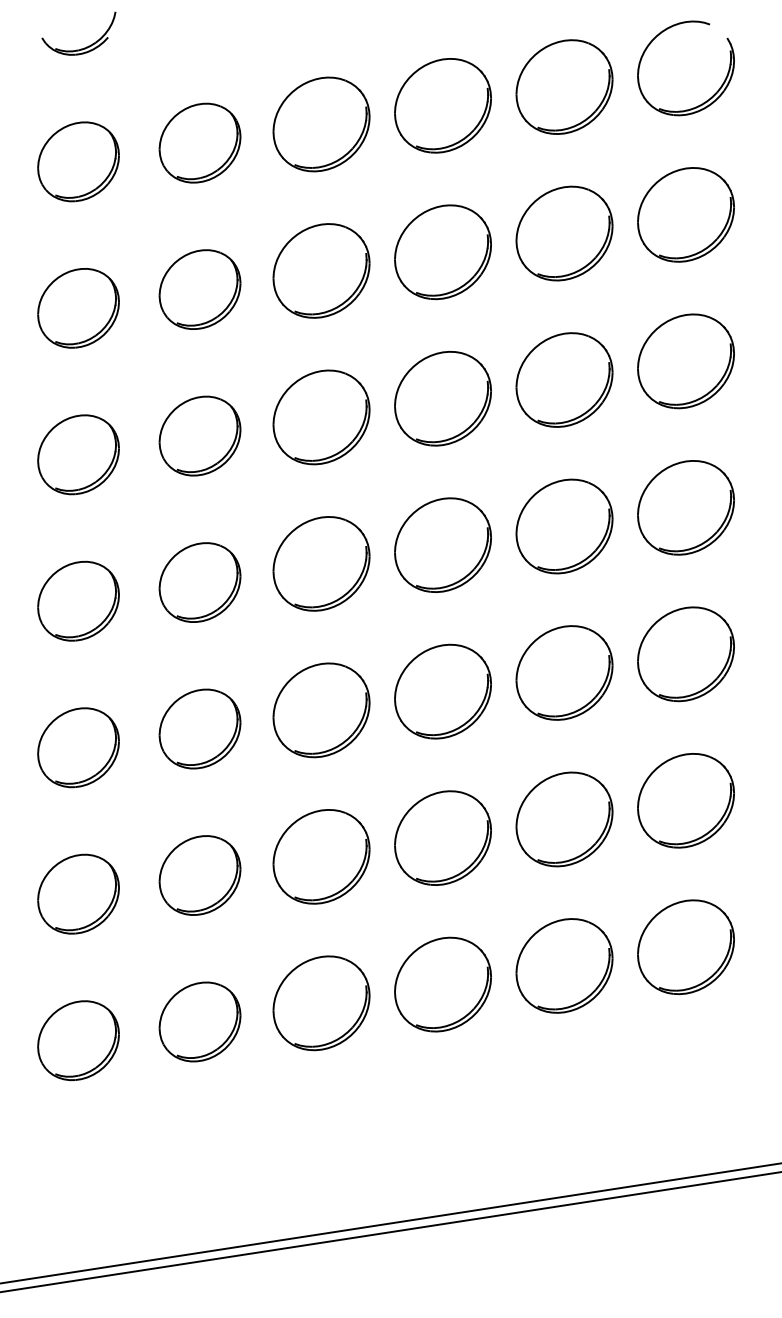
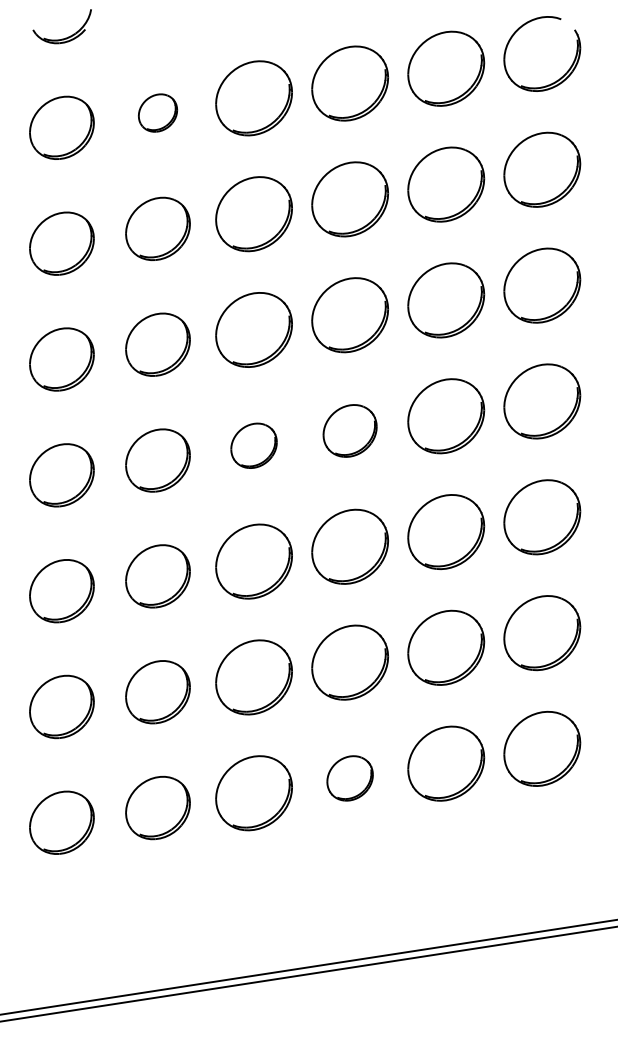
part: (199, 142) -> (157, 112), size x0.6
part: (442, 544) -> (349, 430), size x0.7
part: (321, 563) -> (254, 445), size x0.6
part: (442, 984) -> (349, 778), size x0.6

